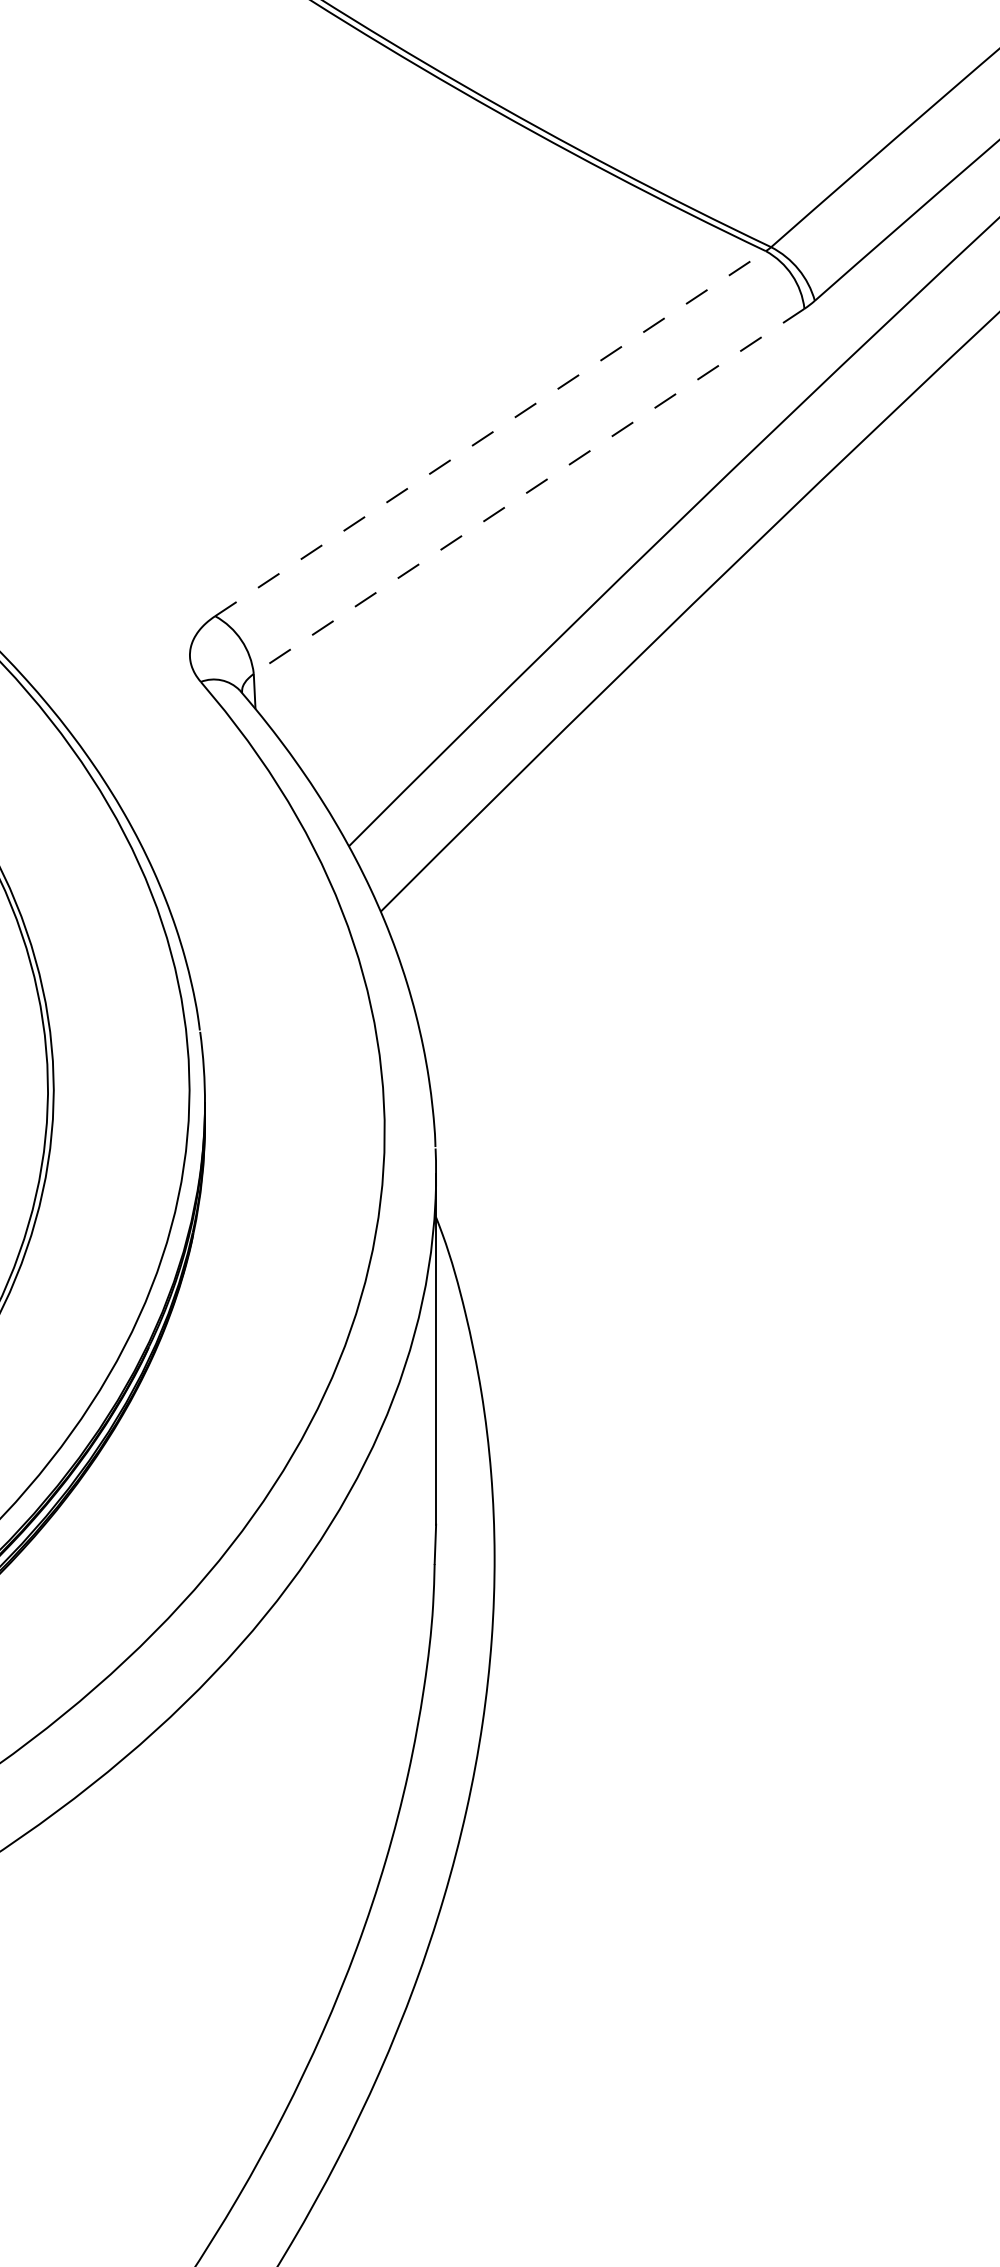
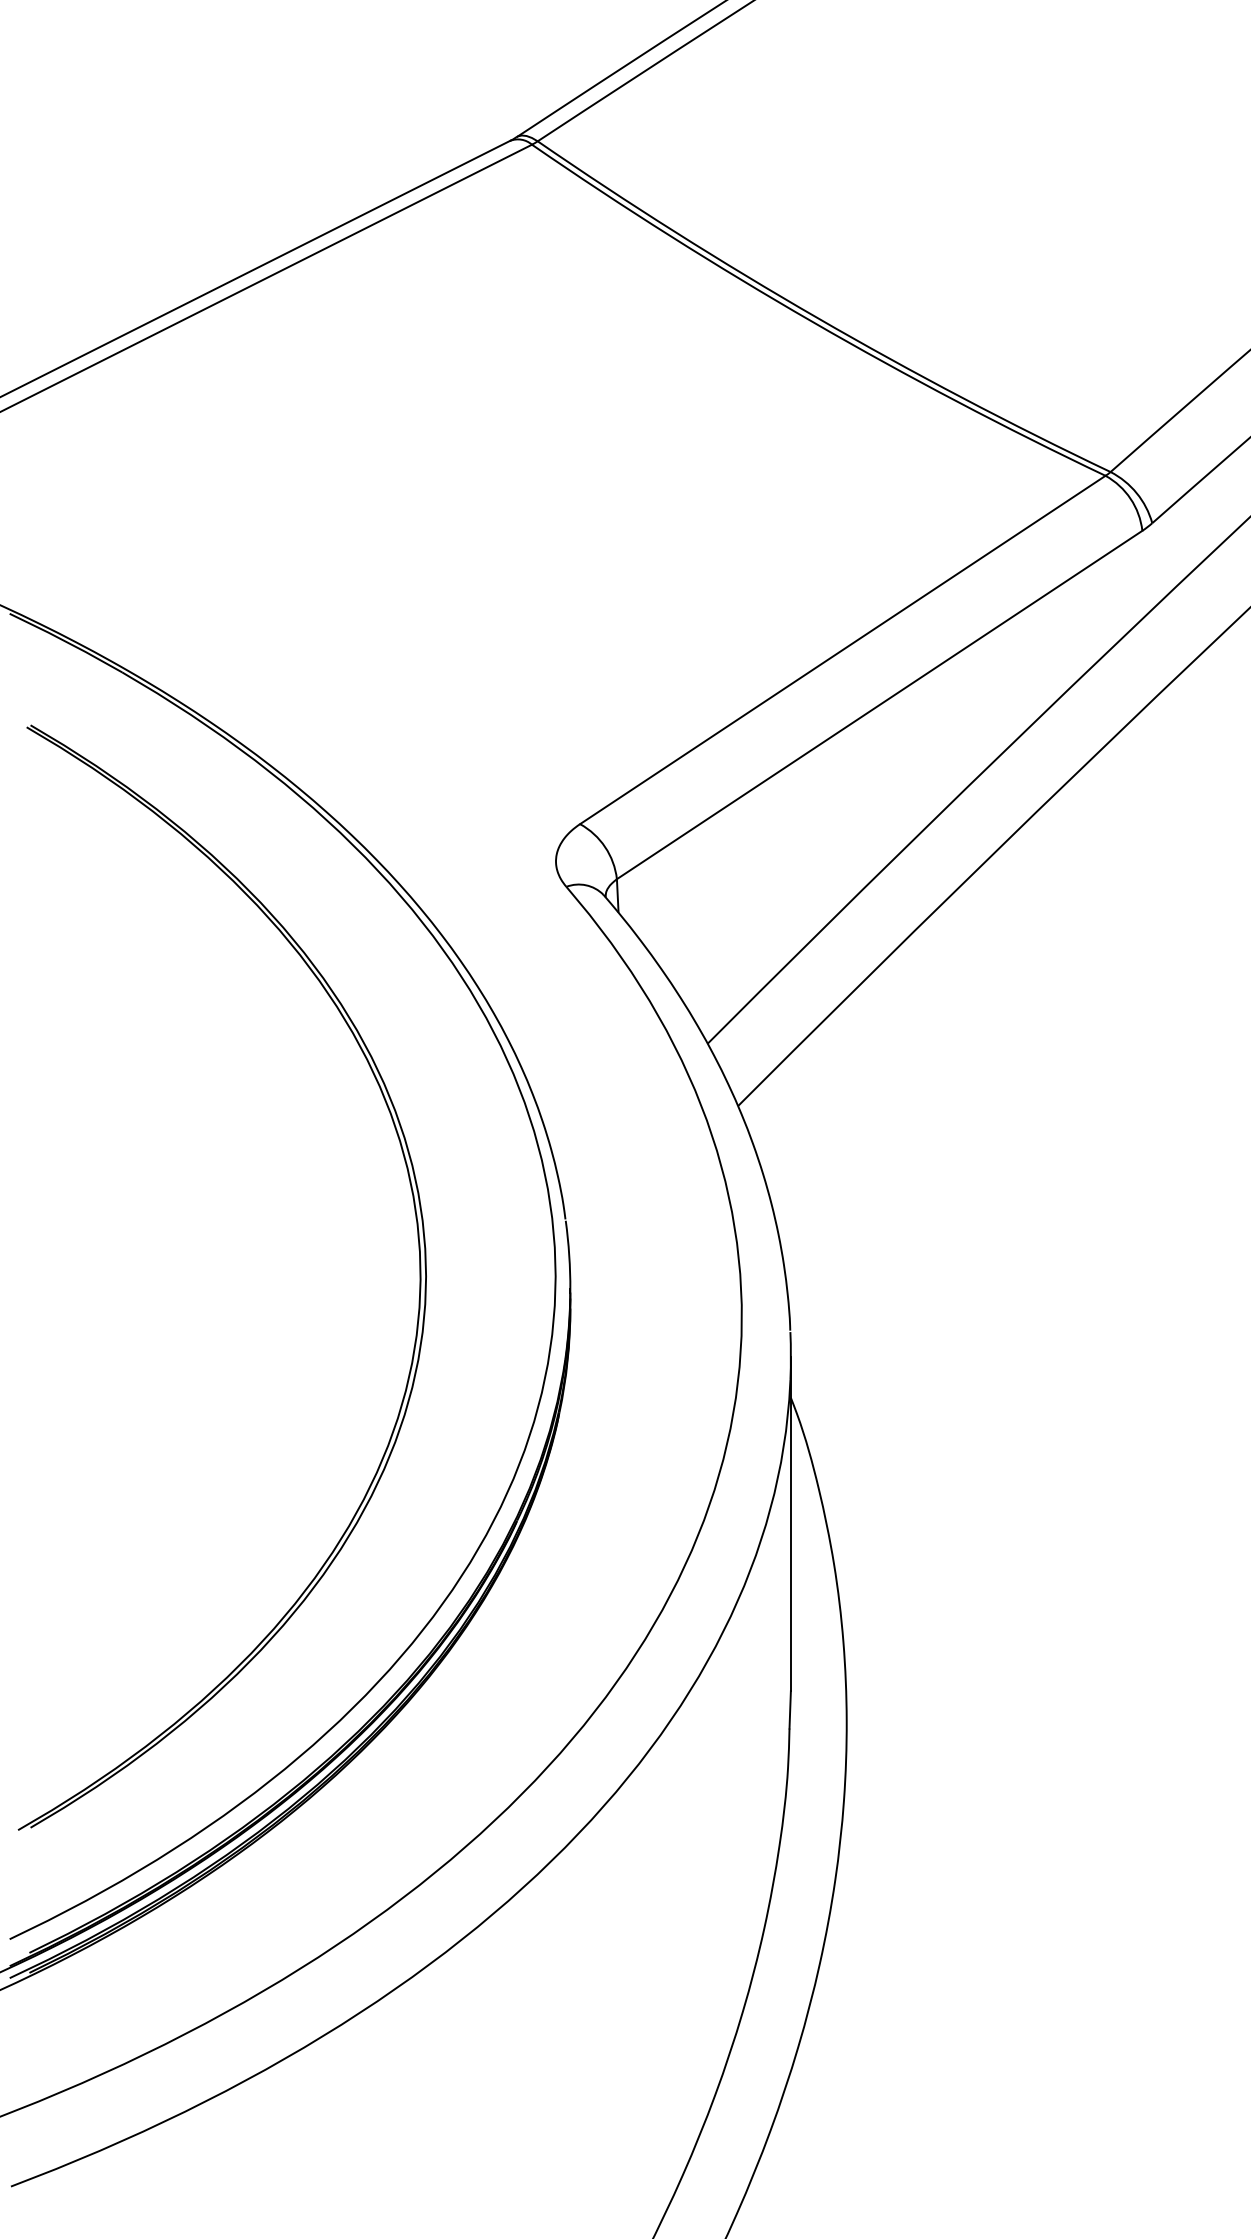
line: (491, 433) -> (843, 649), dashed -> solid
line: (528, 491) -> (879, 705), dashed -> solid

